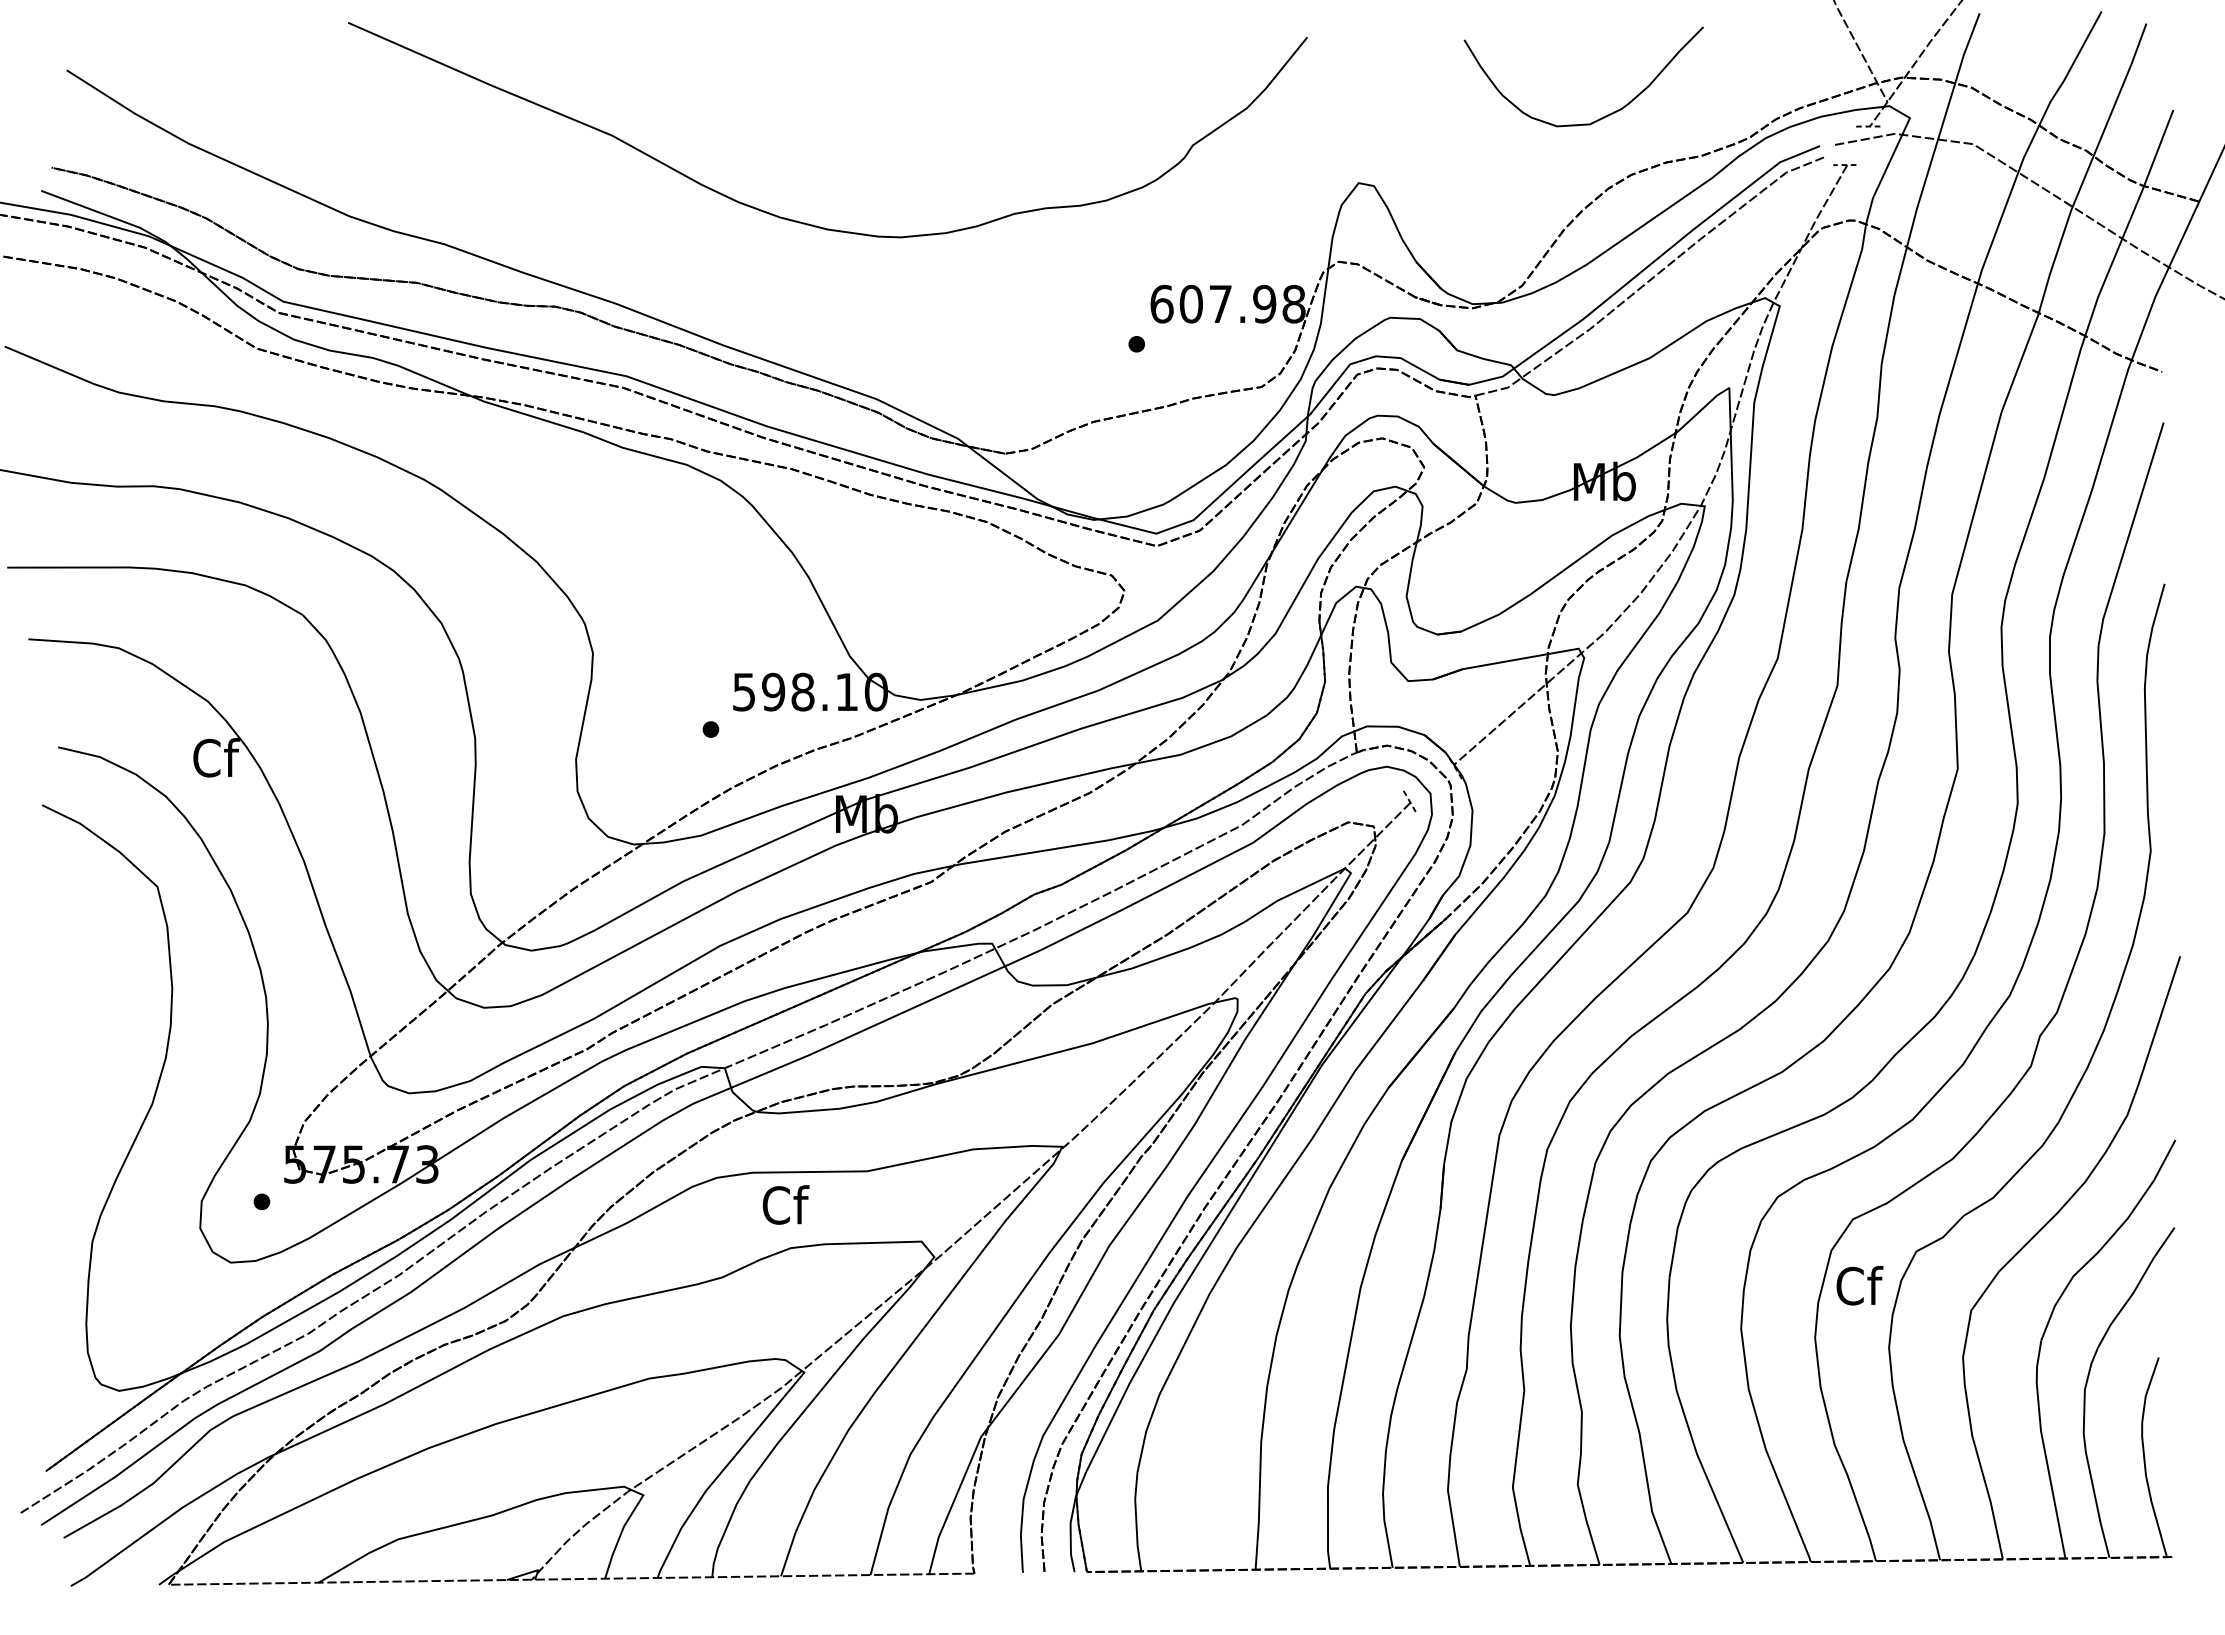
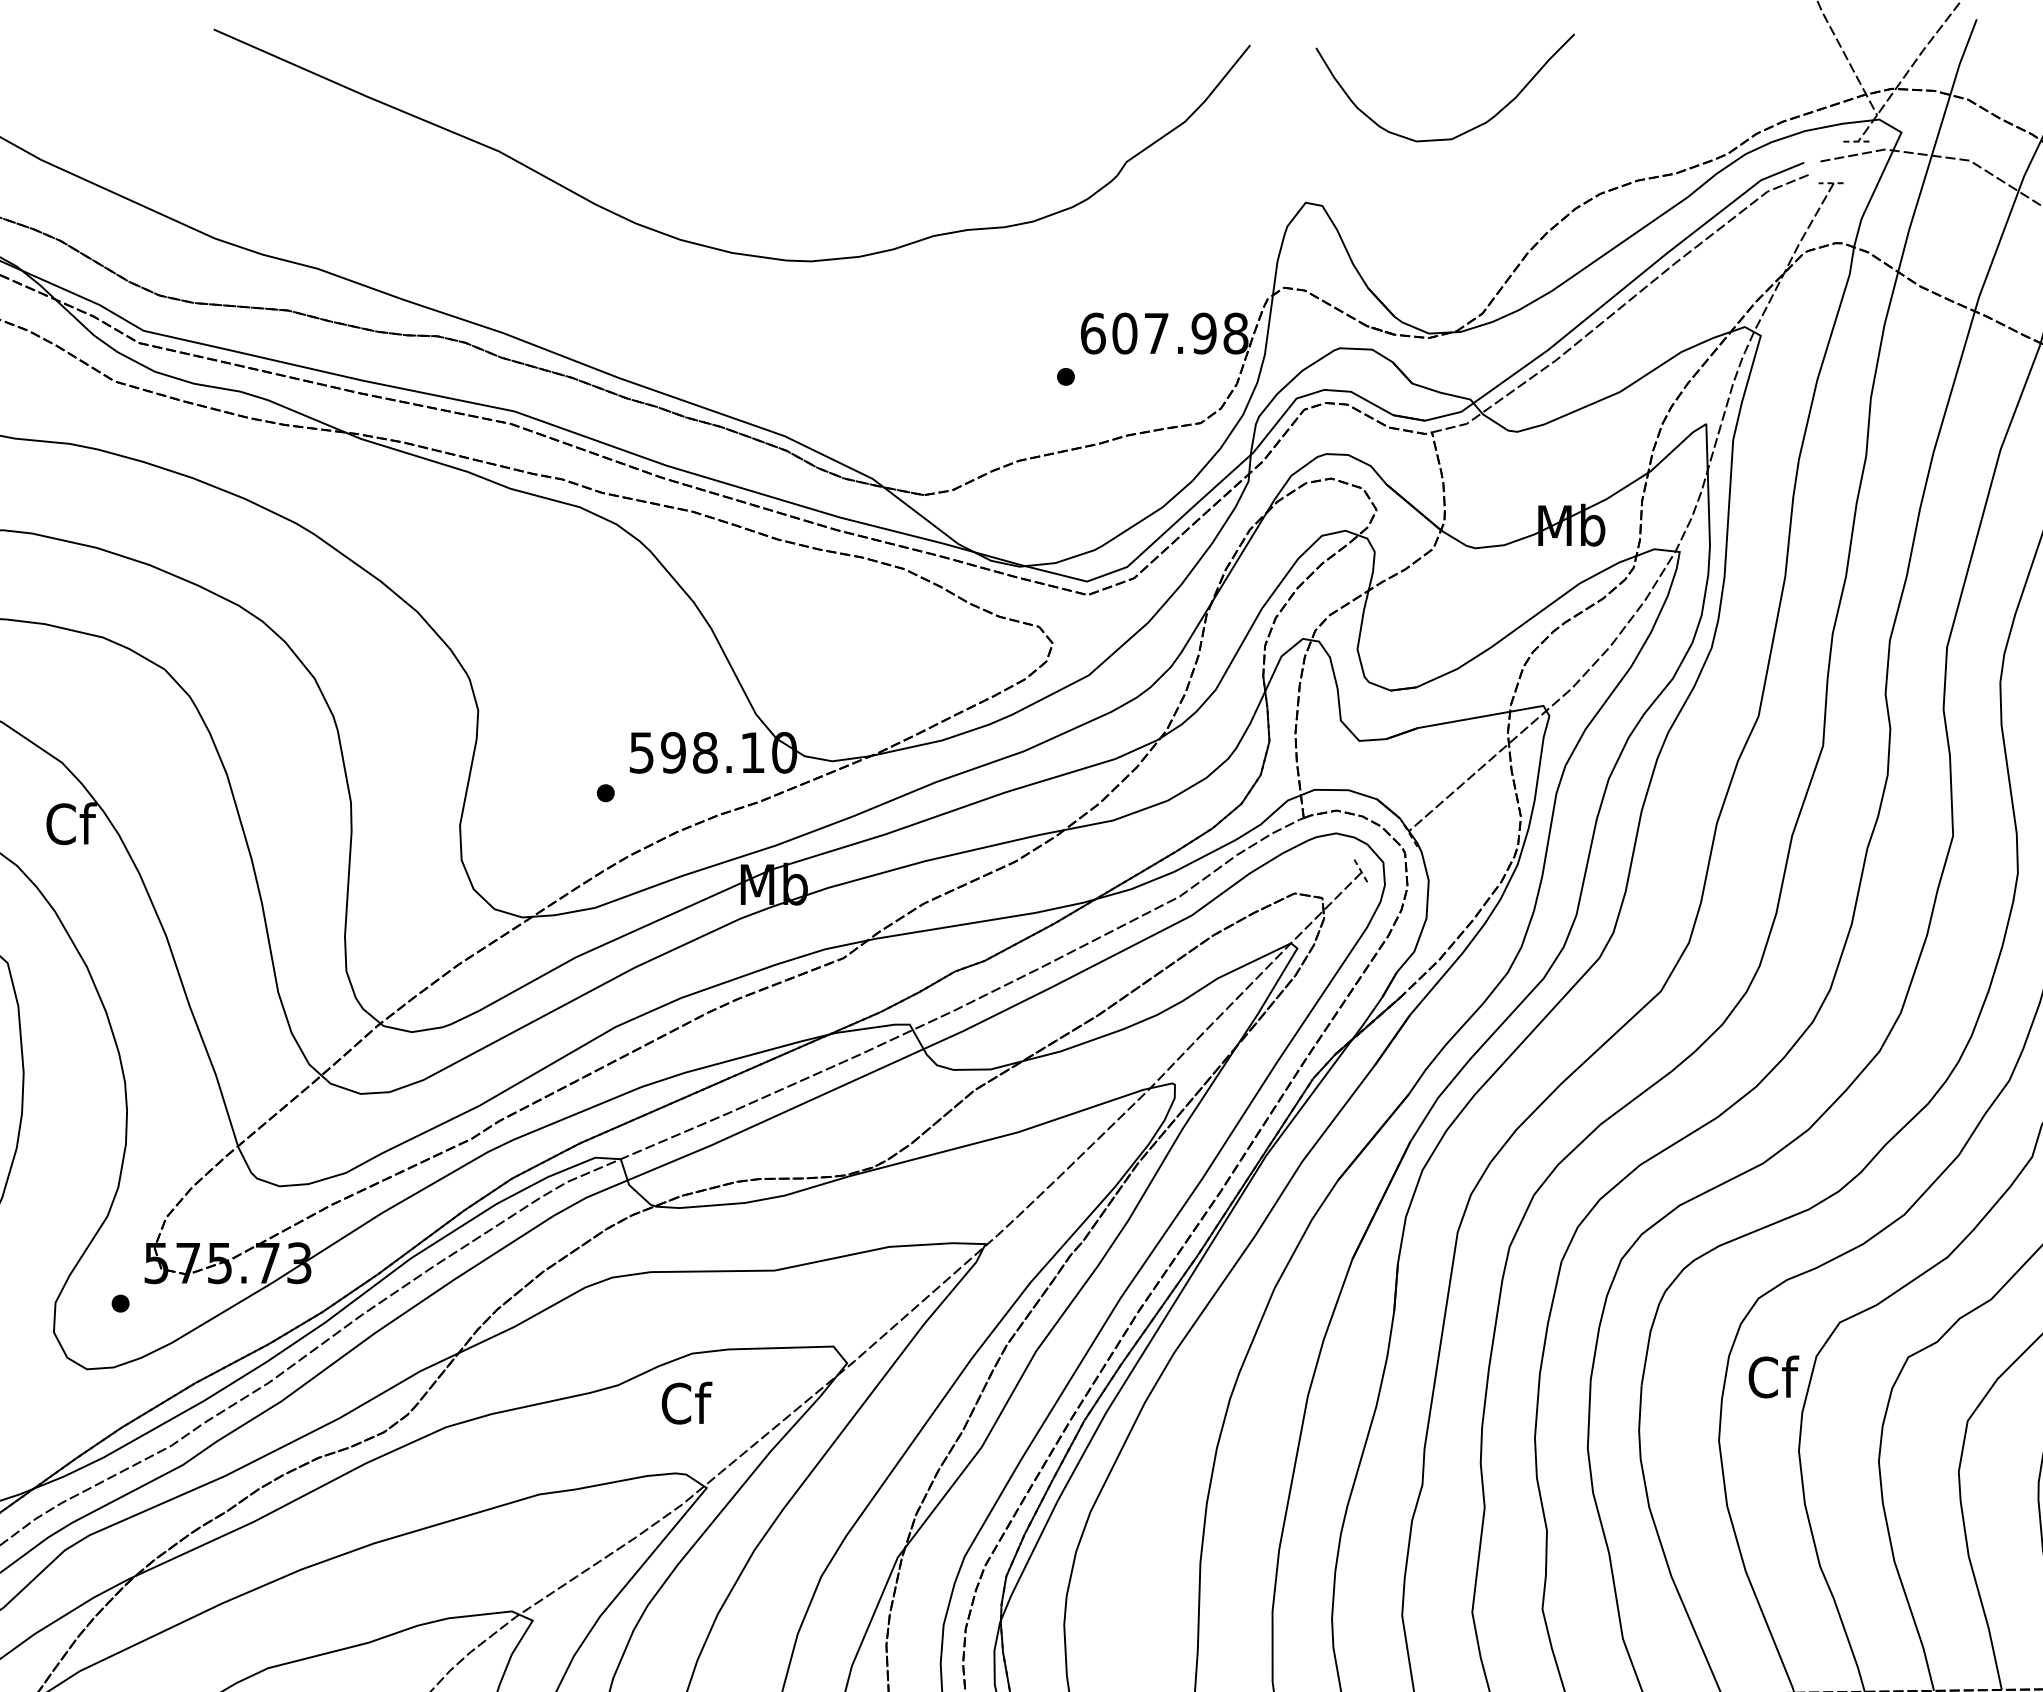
curve: (1603, 116) -> (1466, 130), moved
text: (785, 1204) -> (686, 1402), moved
text: (1859, 1285) -> (1773, 1376), moved

